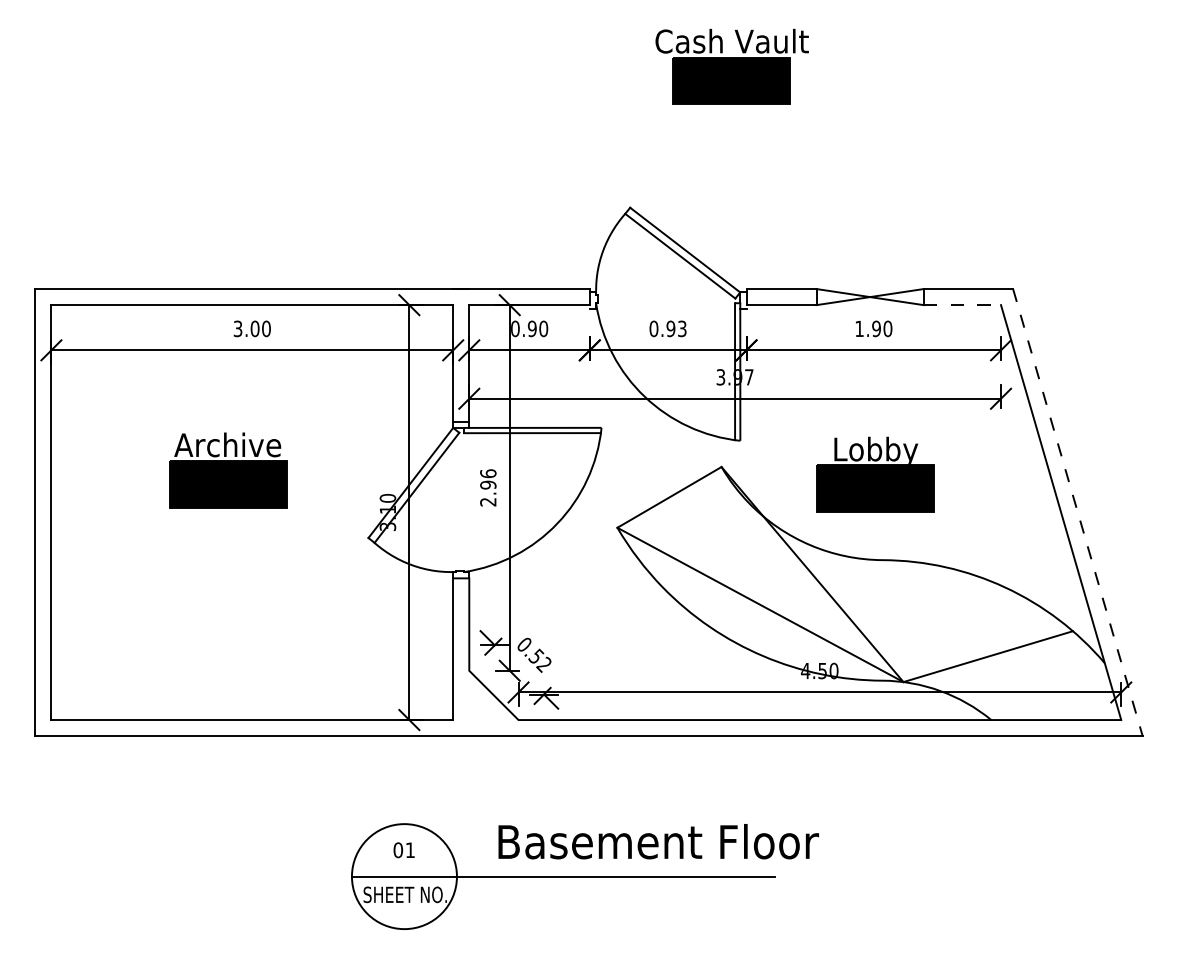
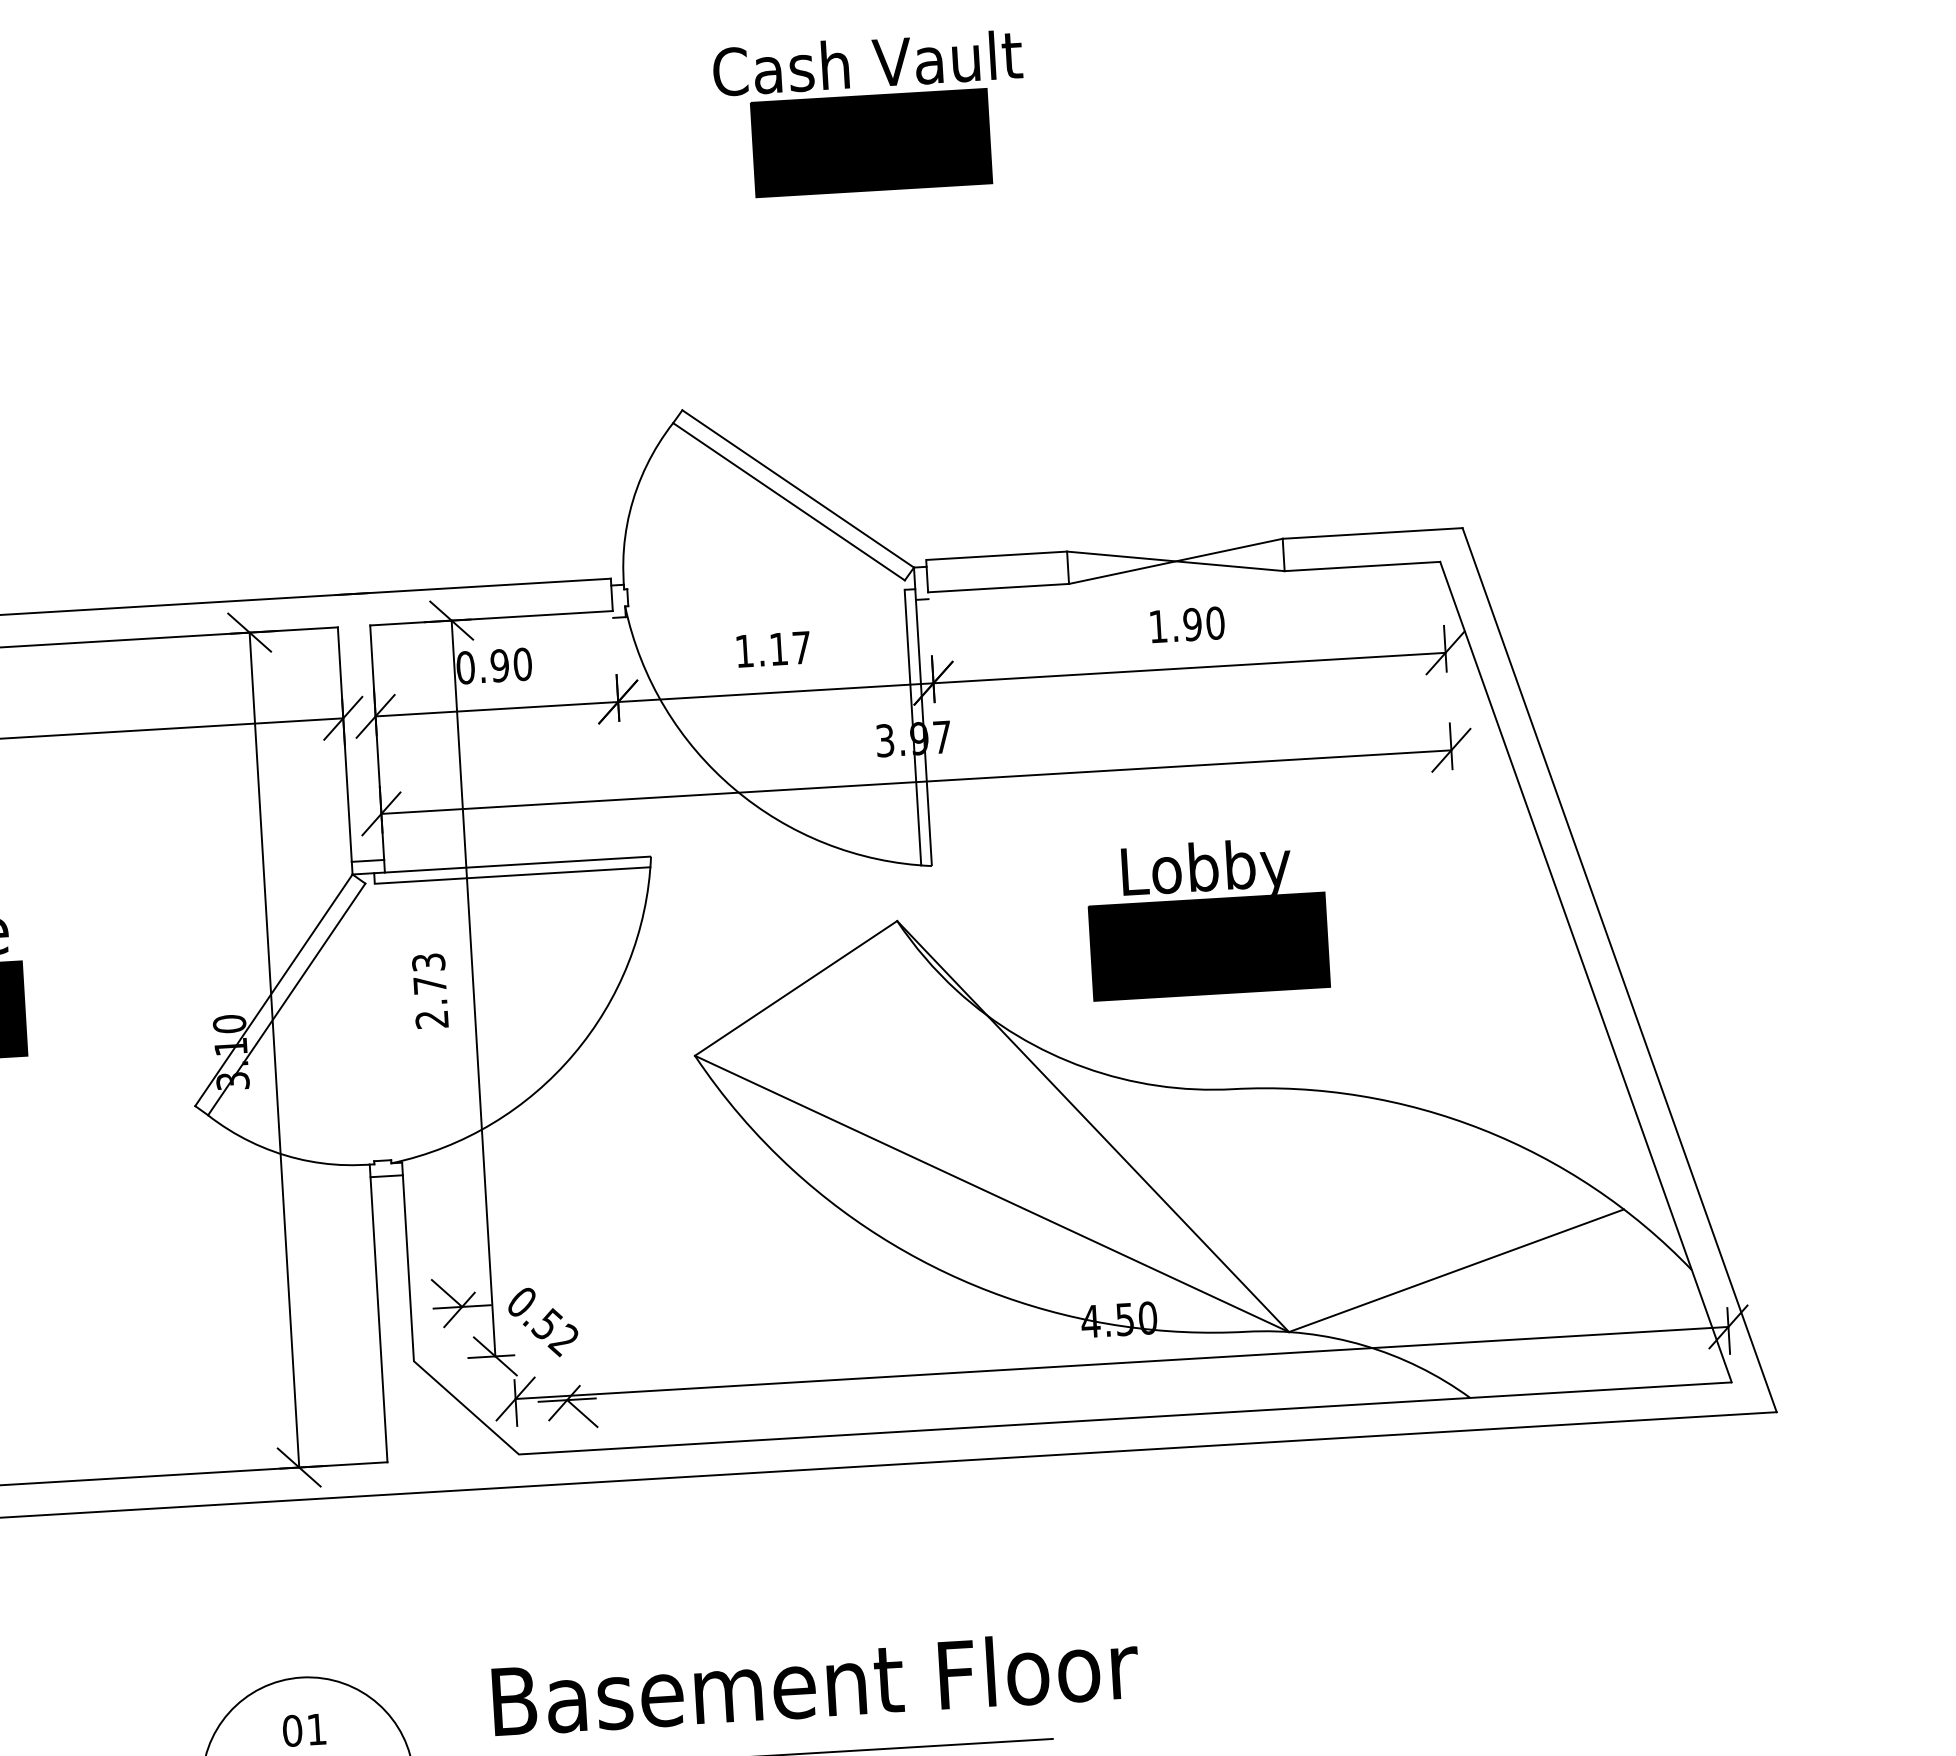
line: (962, 305) -> (1362, 567), dashed -> solid
text: (667, 328) -> (771, 648), 0.93 -> 1.17
text: (488, 479) -> (429, 974), 2.96 -> 2.73
line: (1077, 512) -> (1618, 970), dashed -> solid

